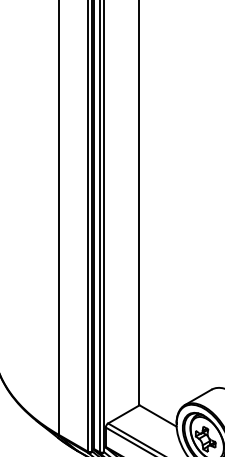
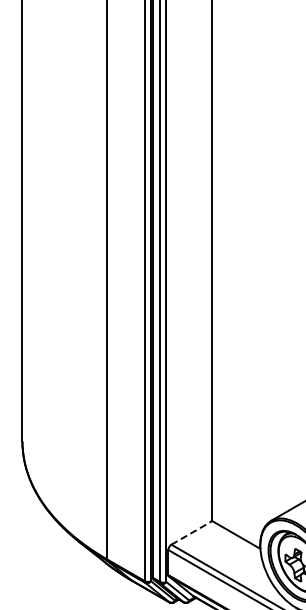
line: (123, 414) -> (191, 532), solid -> dashed

